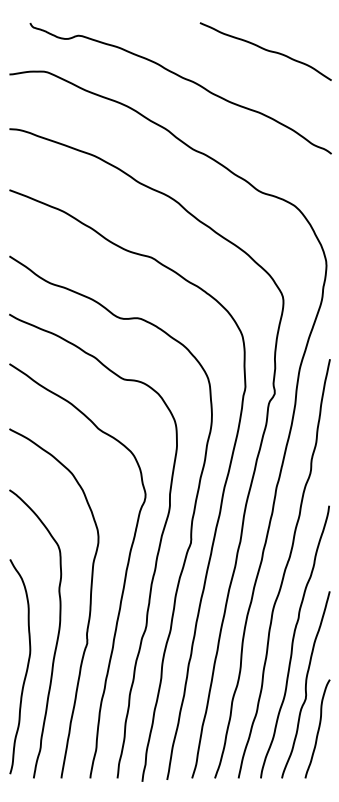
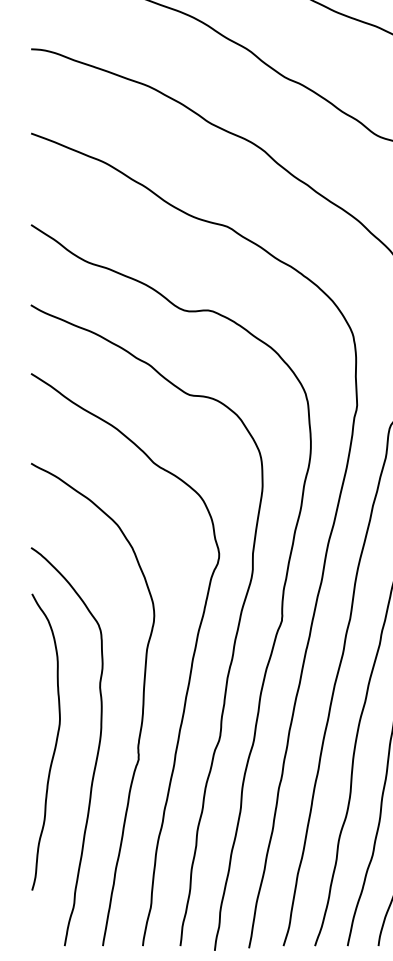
curve: (26, 667) -> (54, 743), moved

